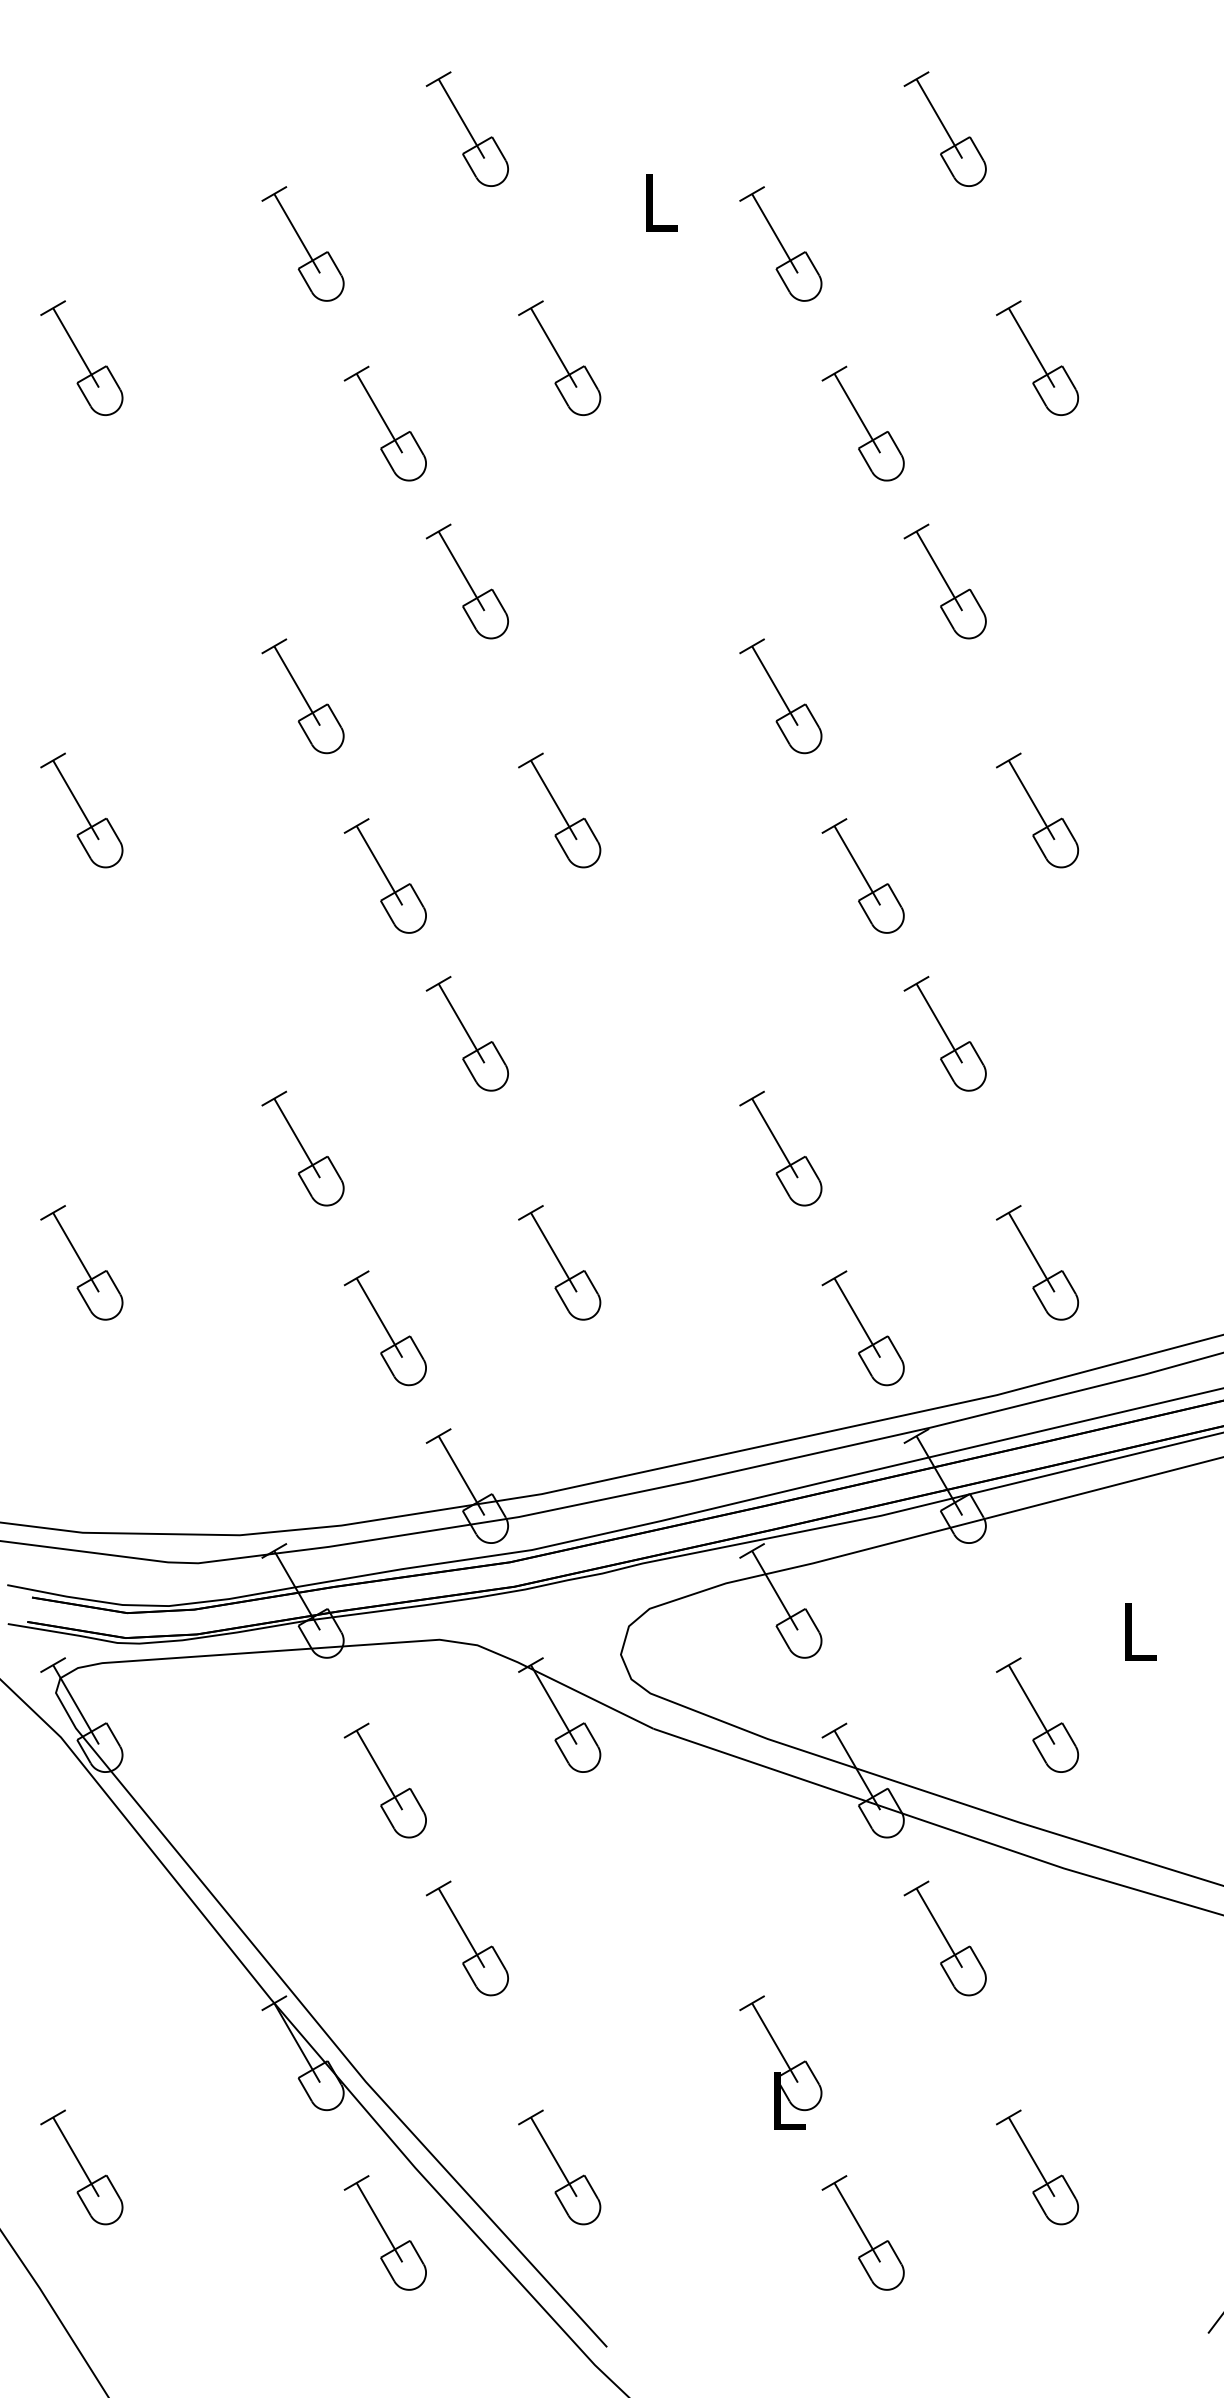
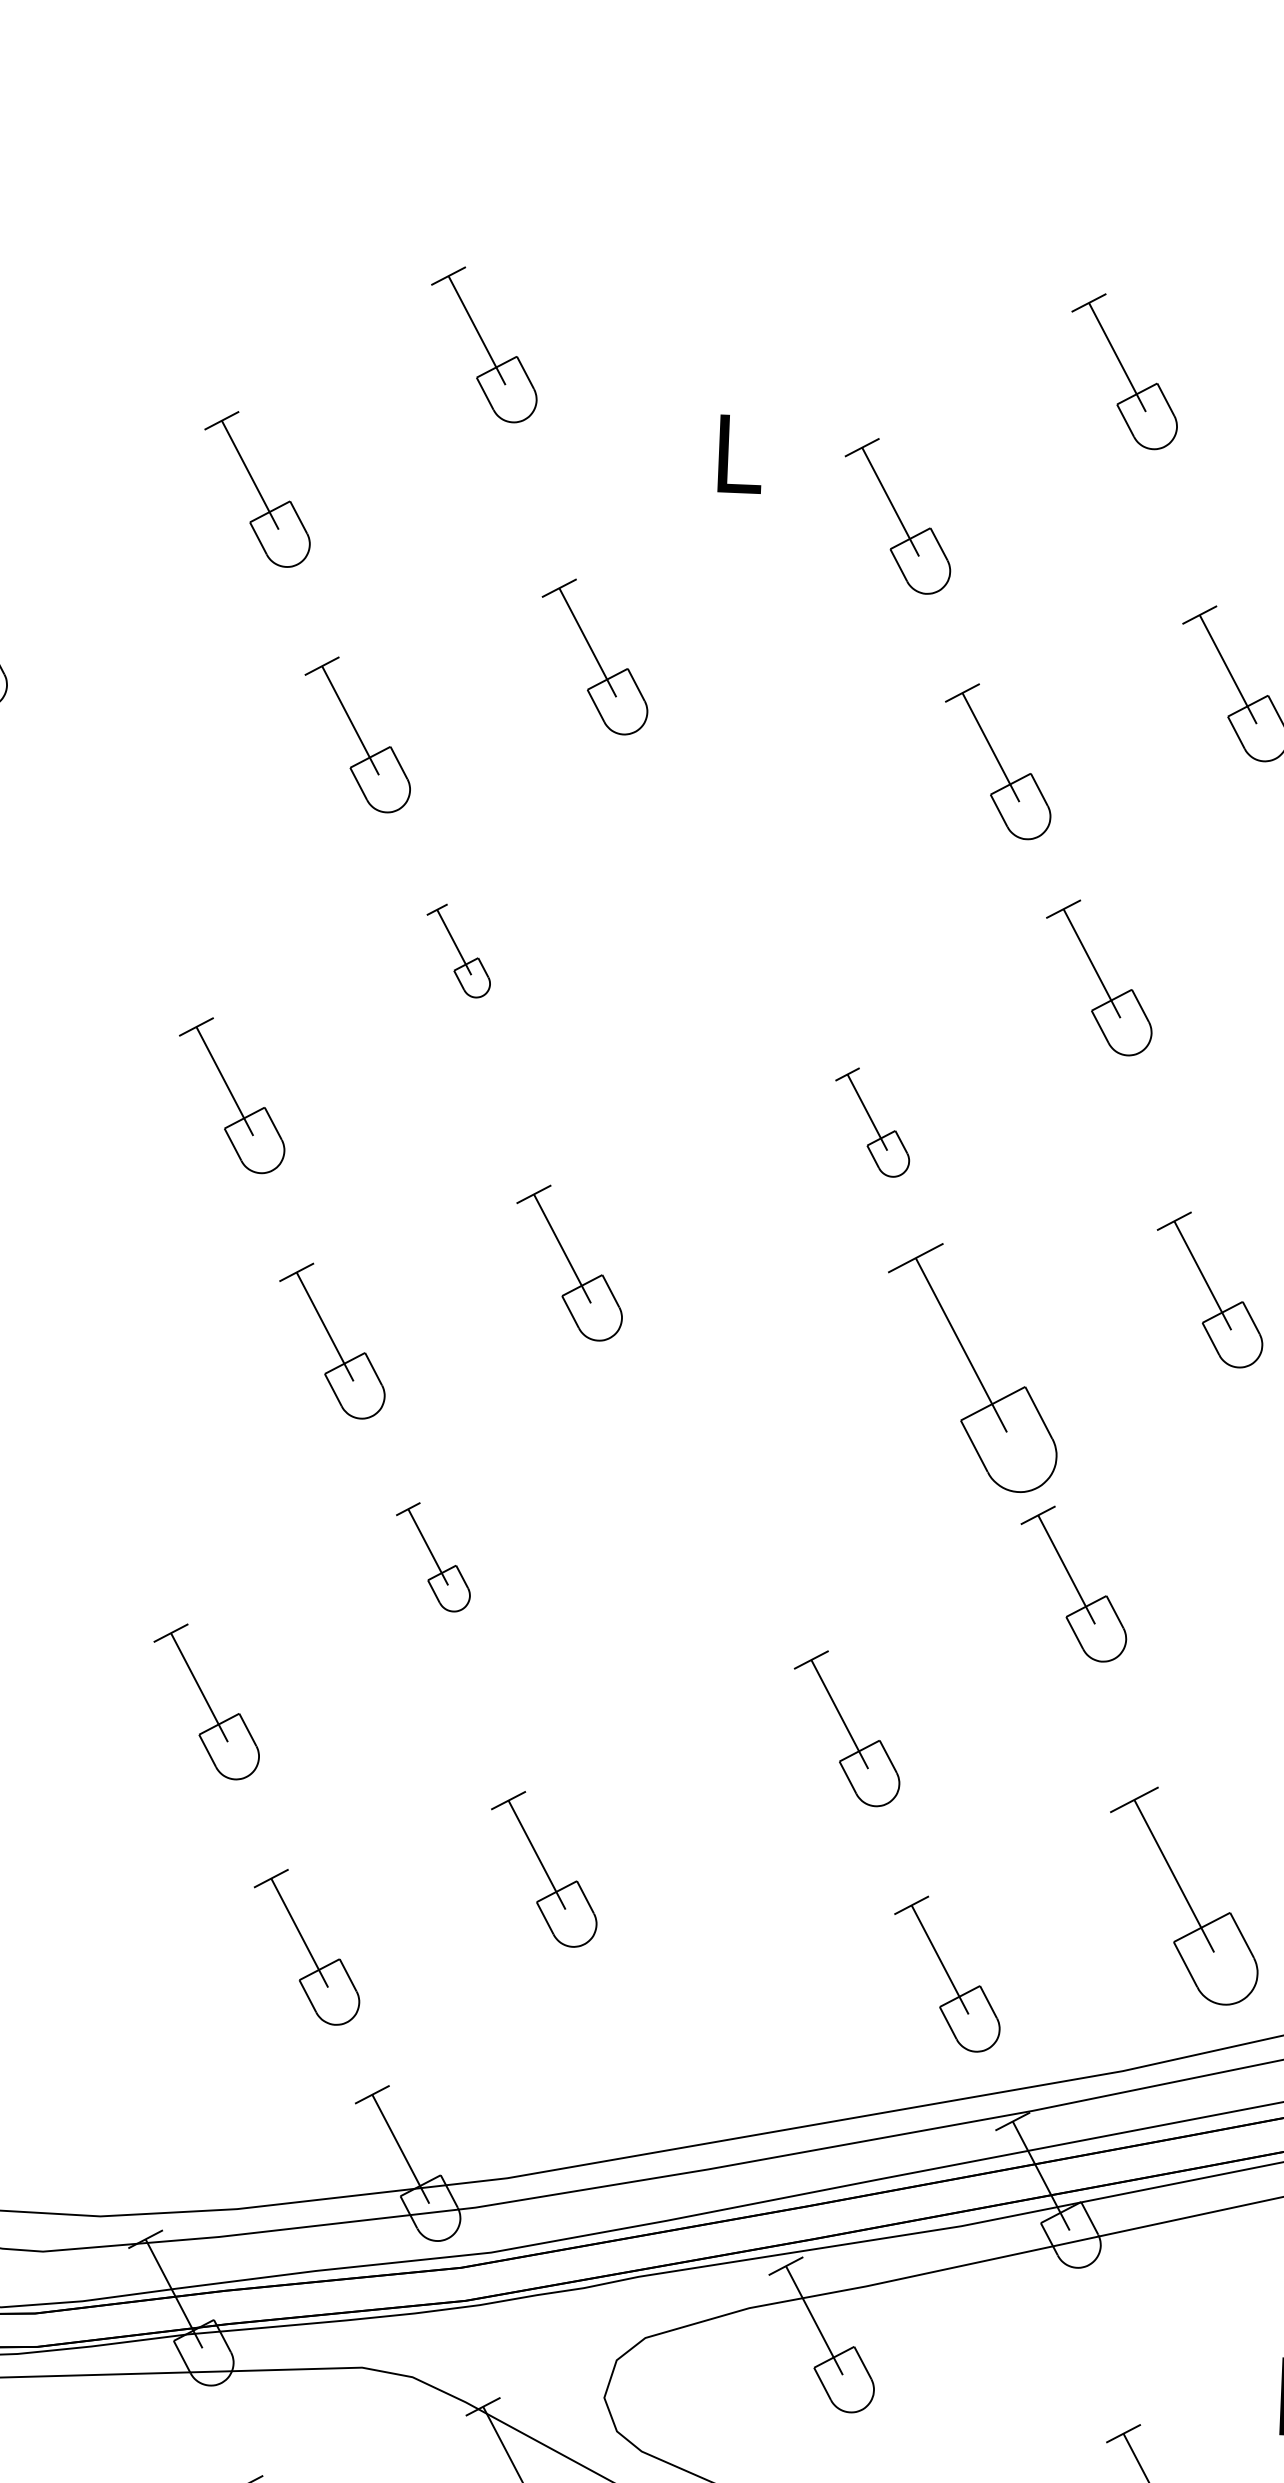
part: (466, 581) -> (457, 950), size x0.6
part: (780, 696) -> (872, 1122), size x0.7
part: (862, 875) -> (971, 1367), size x1.6
part: (466, 1033) -> (432, 1556), size x0.7
part: (1037, 1262) -> (1184, 1895), size x1.4

